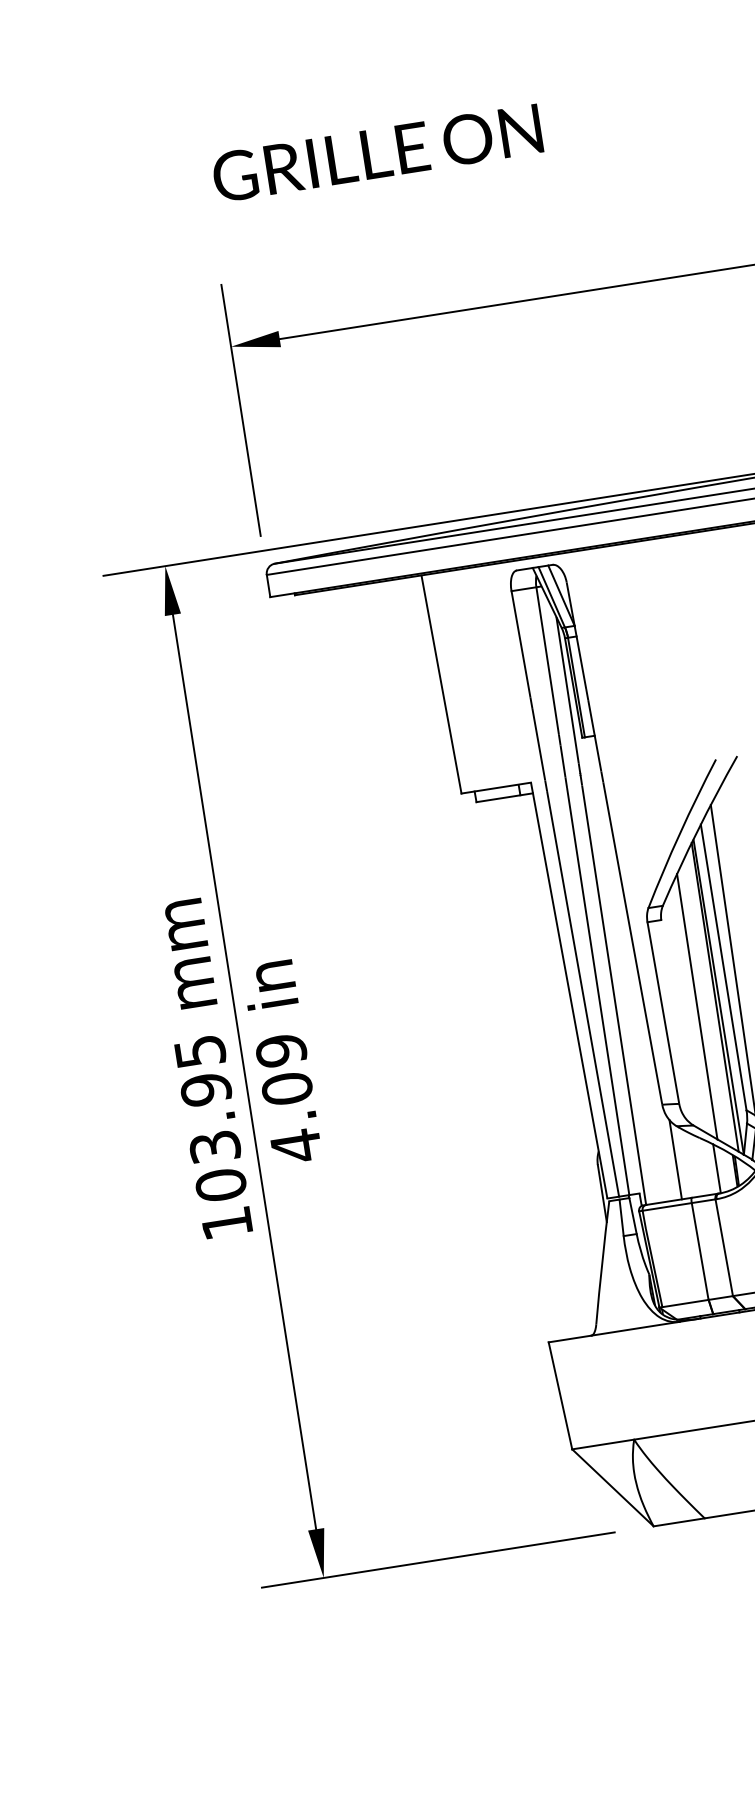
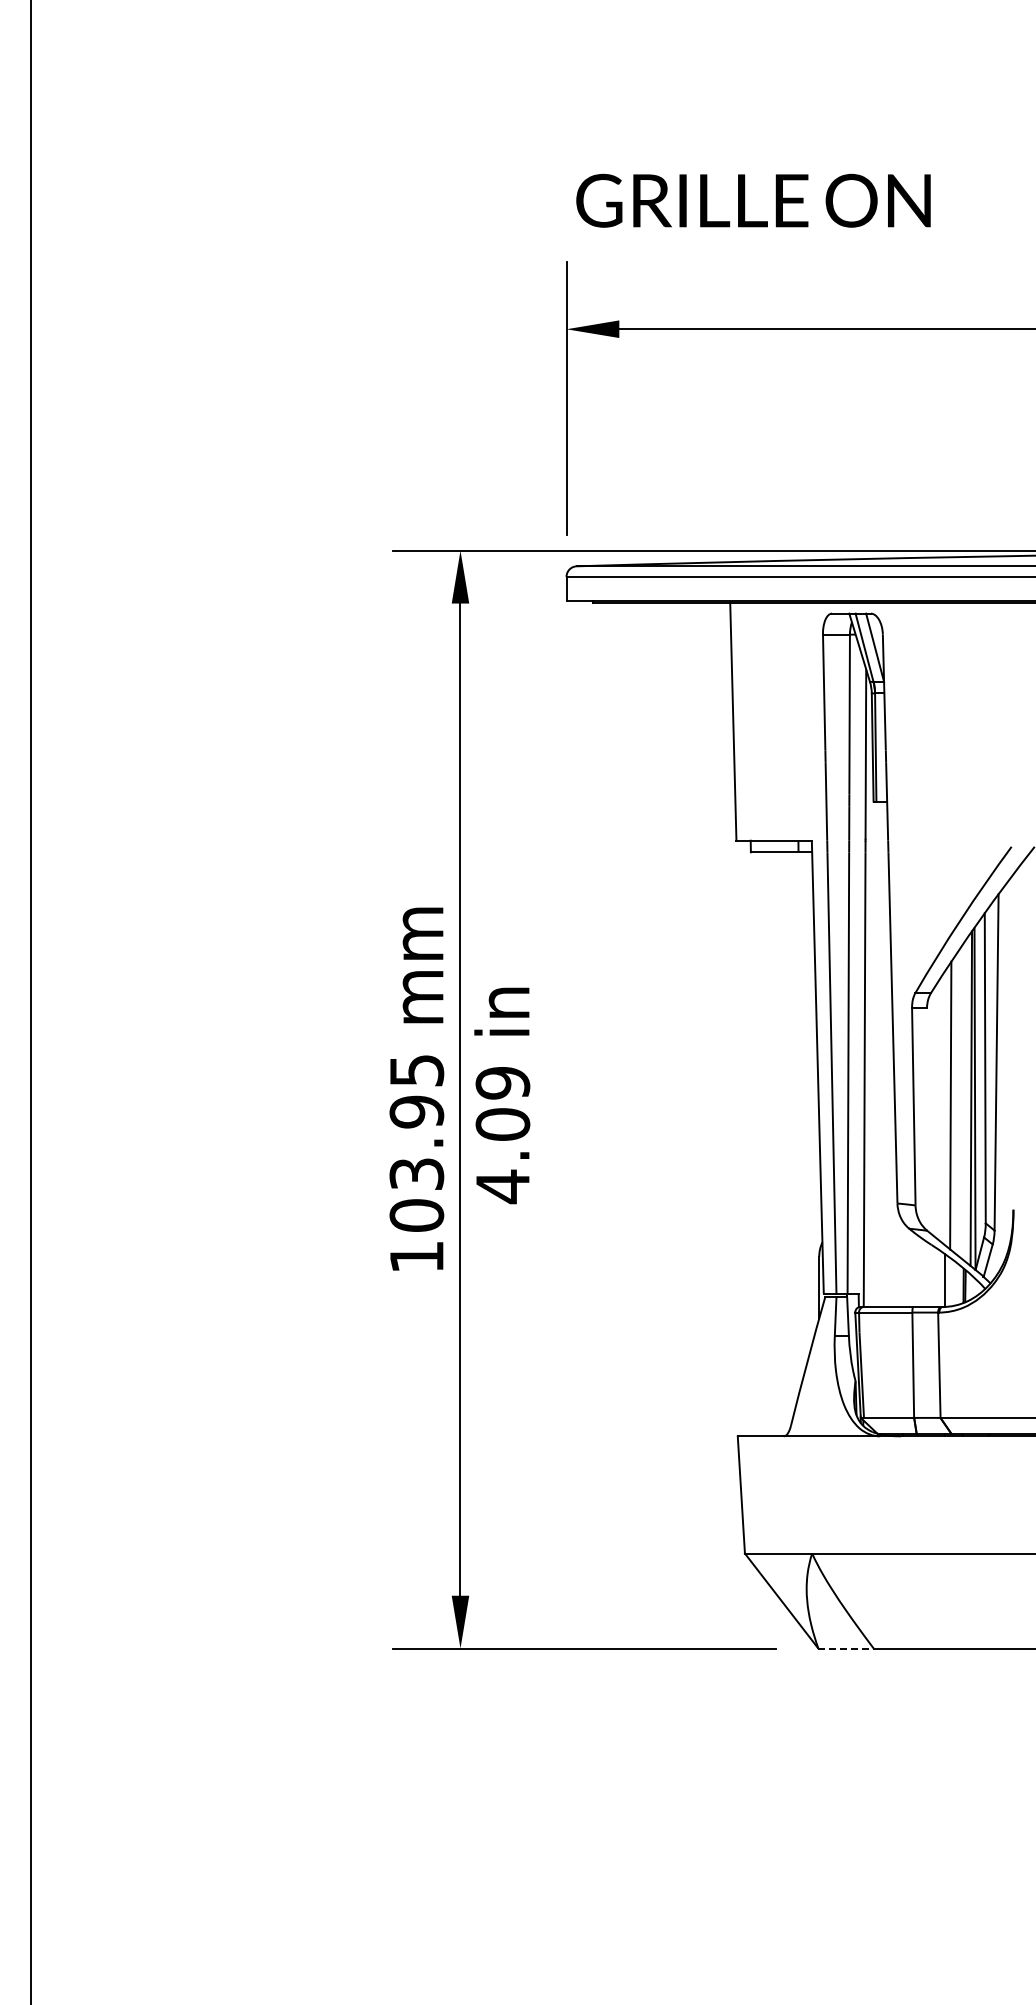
text: (377, 153) -> (753, 200), moved
line: (675, 1160) -> (902, 1264), removed
line: (679, 1522) -> (846, 1648), solid -> dashed

